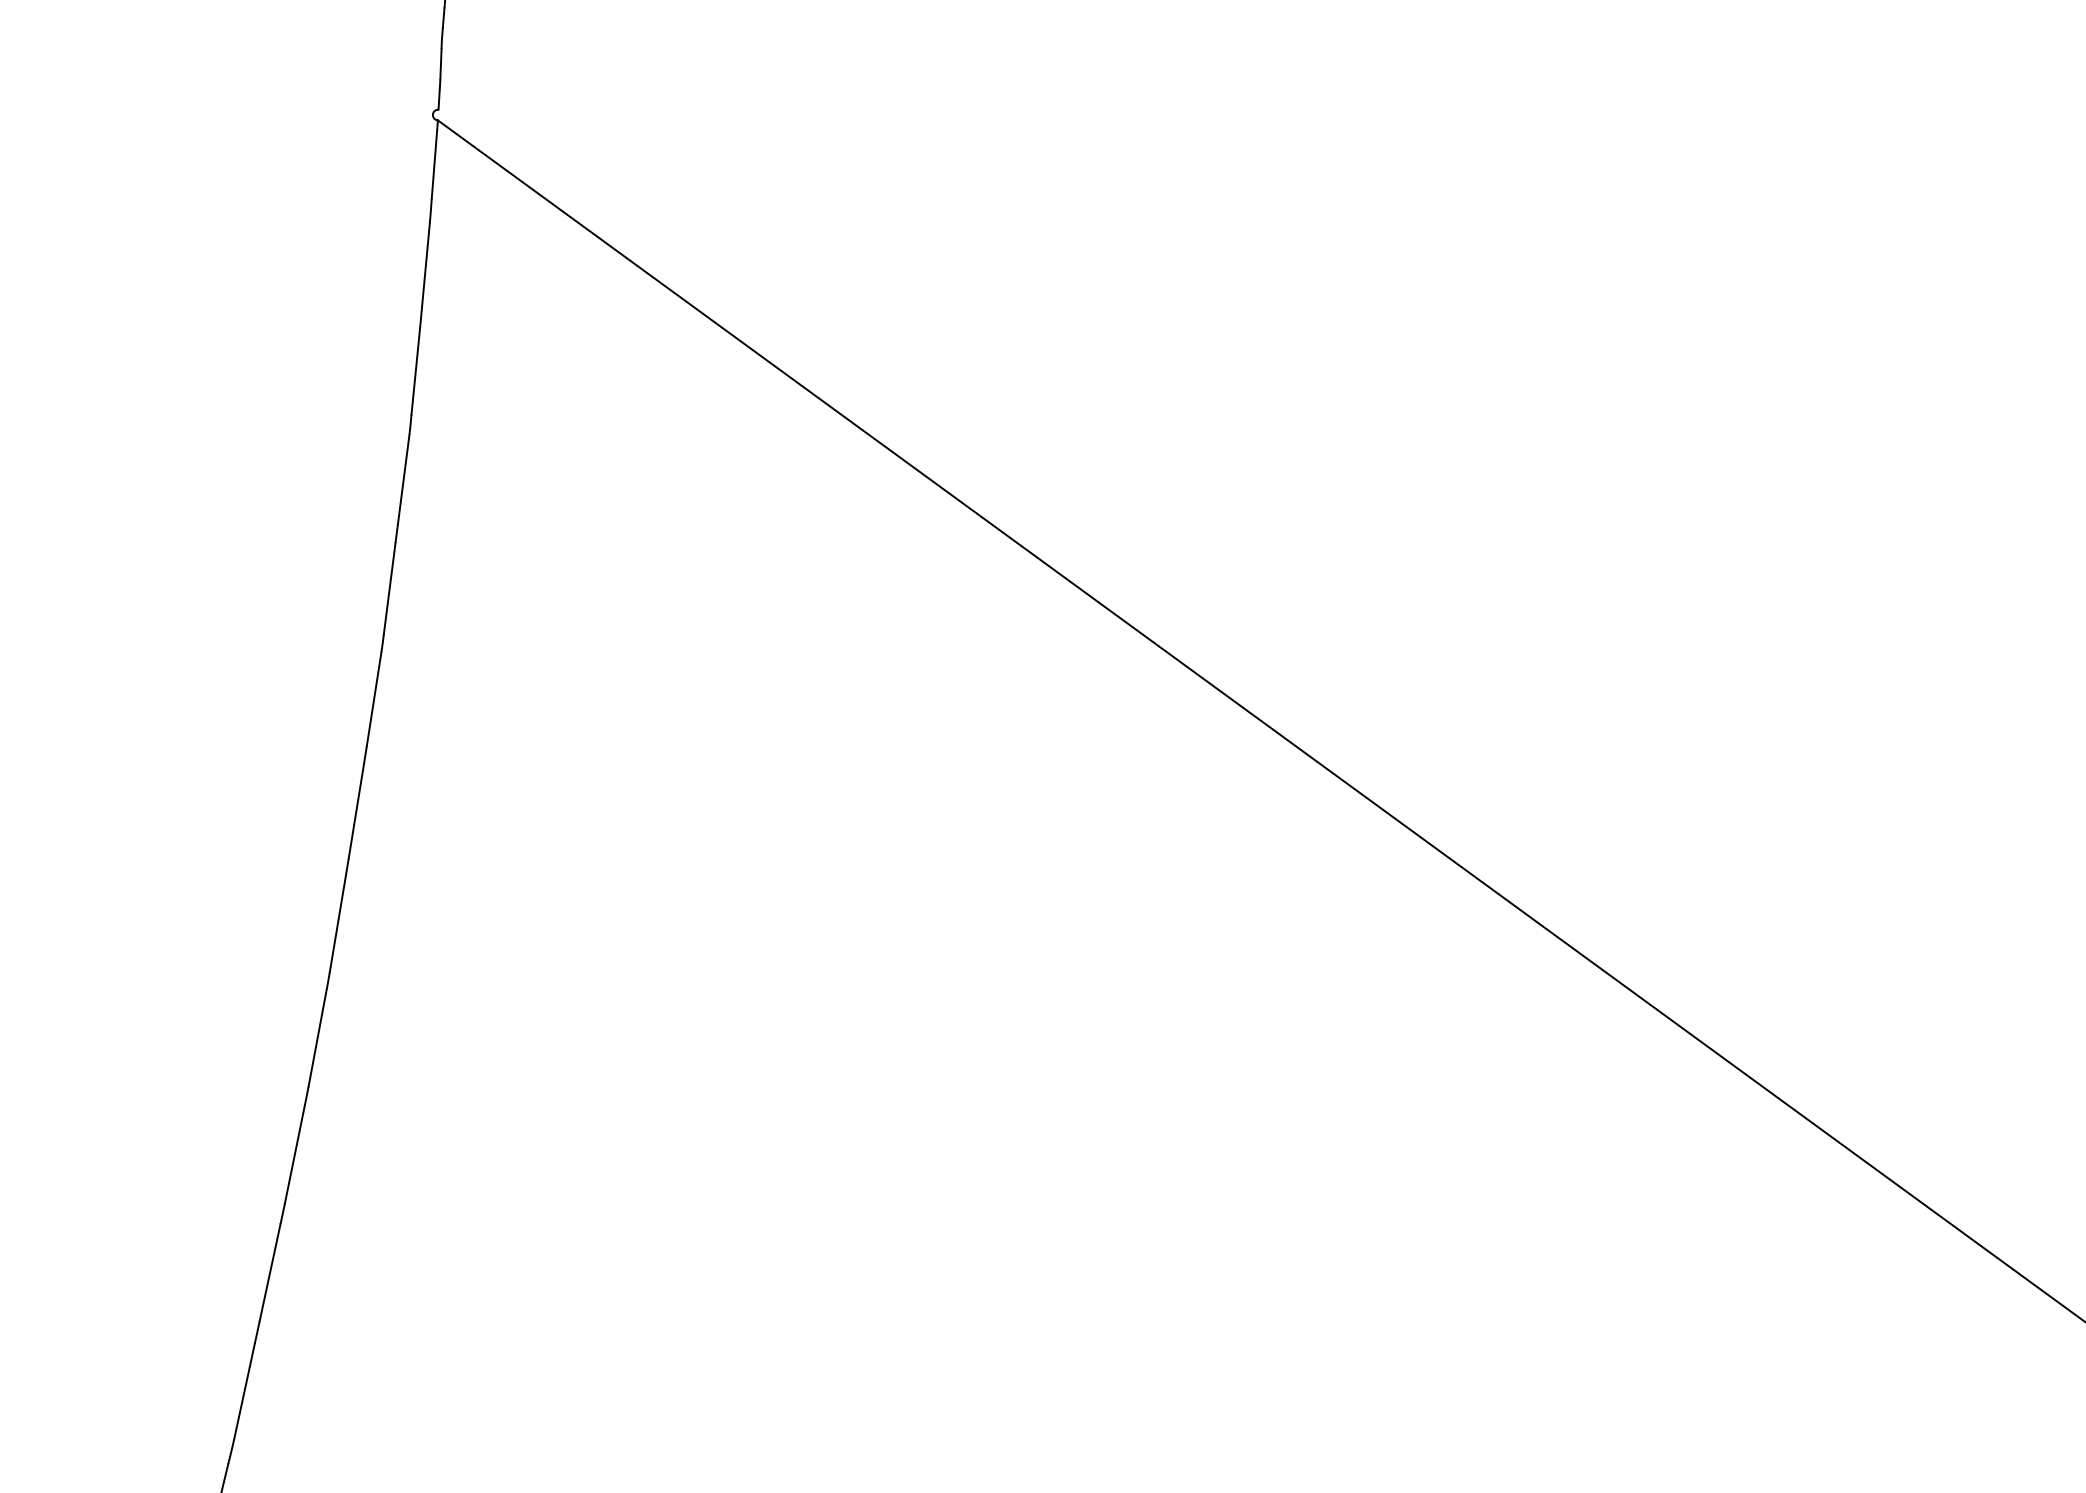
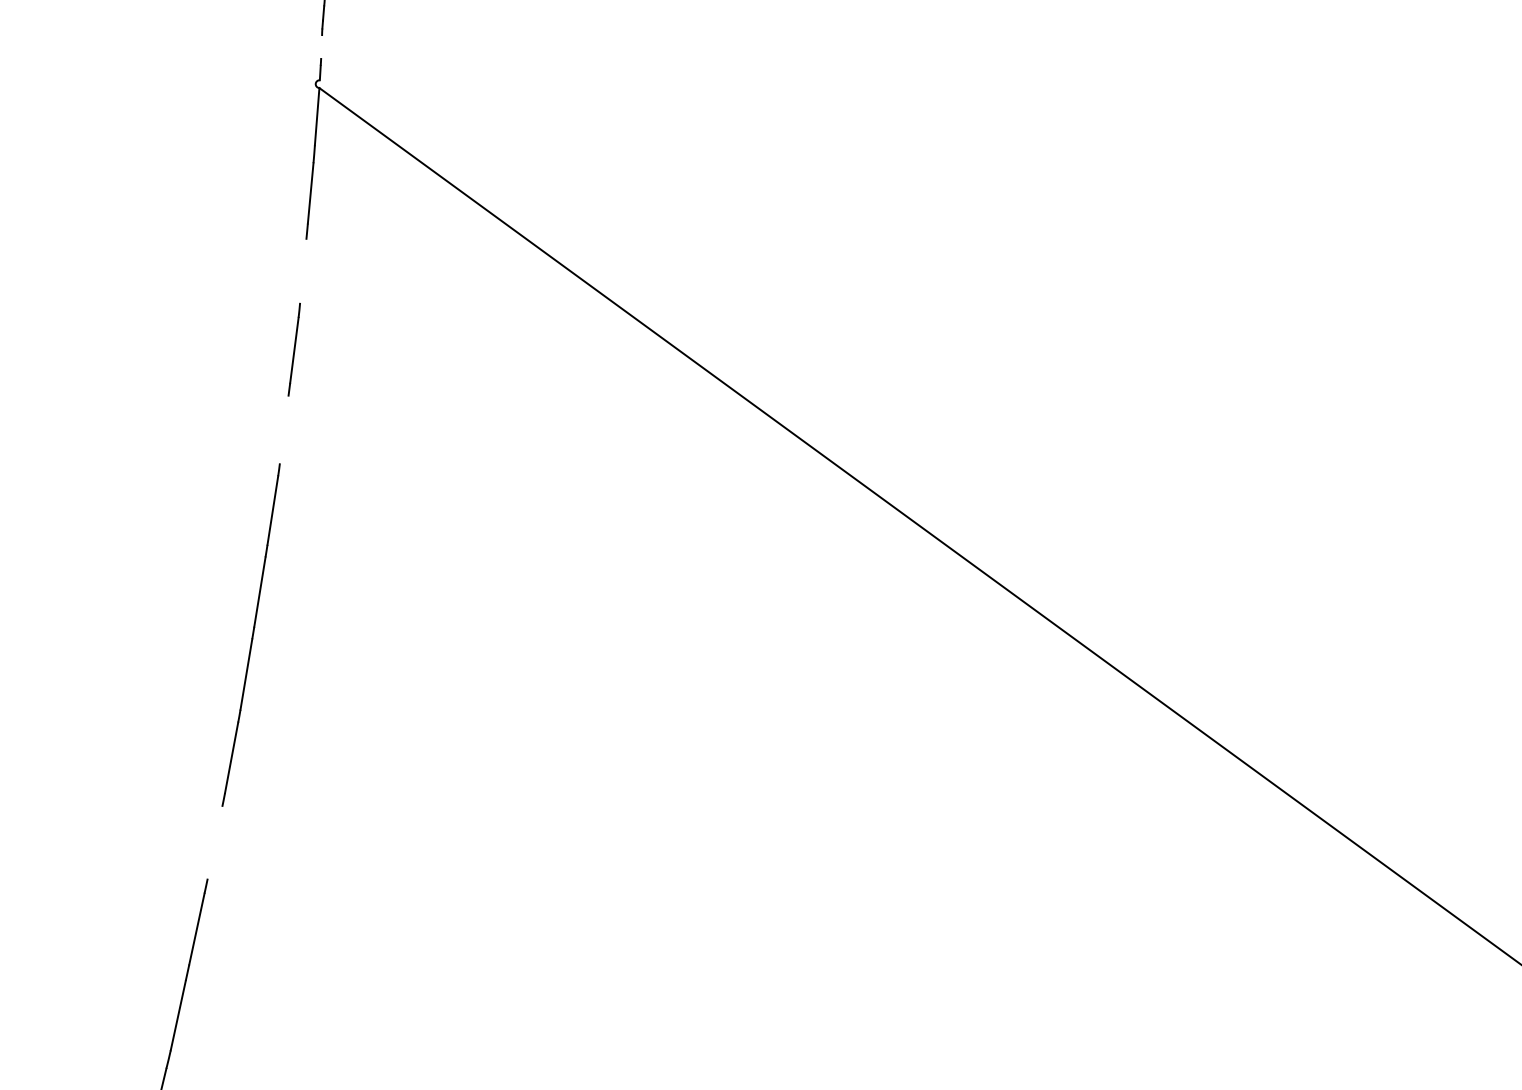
line: (440, 64) -> (321, 47), removed
line: (415, 371) -> (303, 271), removed
line: (389, 588) -> (284, 429), removed
line: (294, 1154) -> (214, 842), removed

